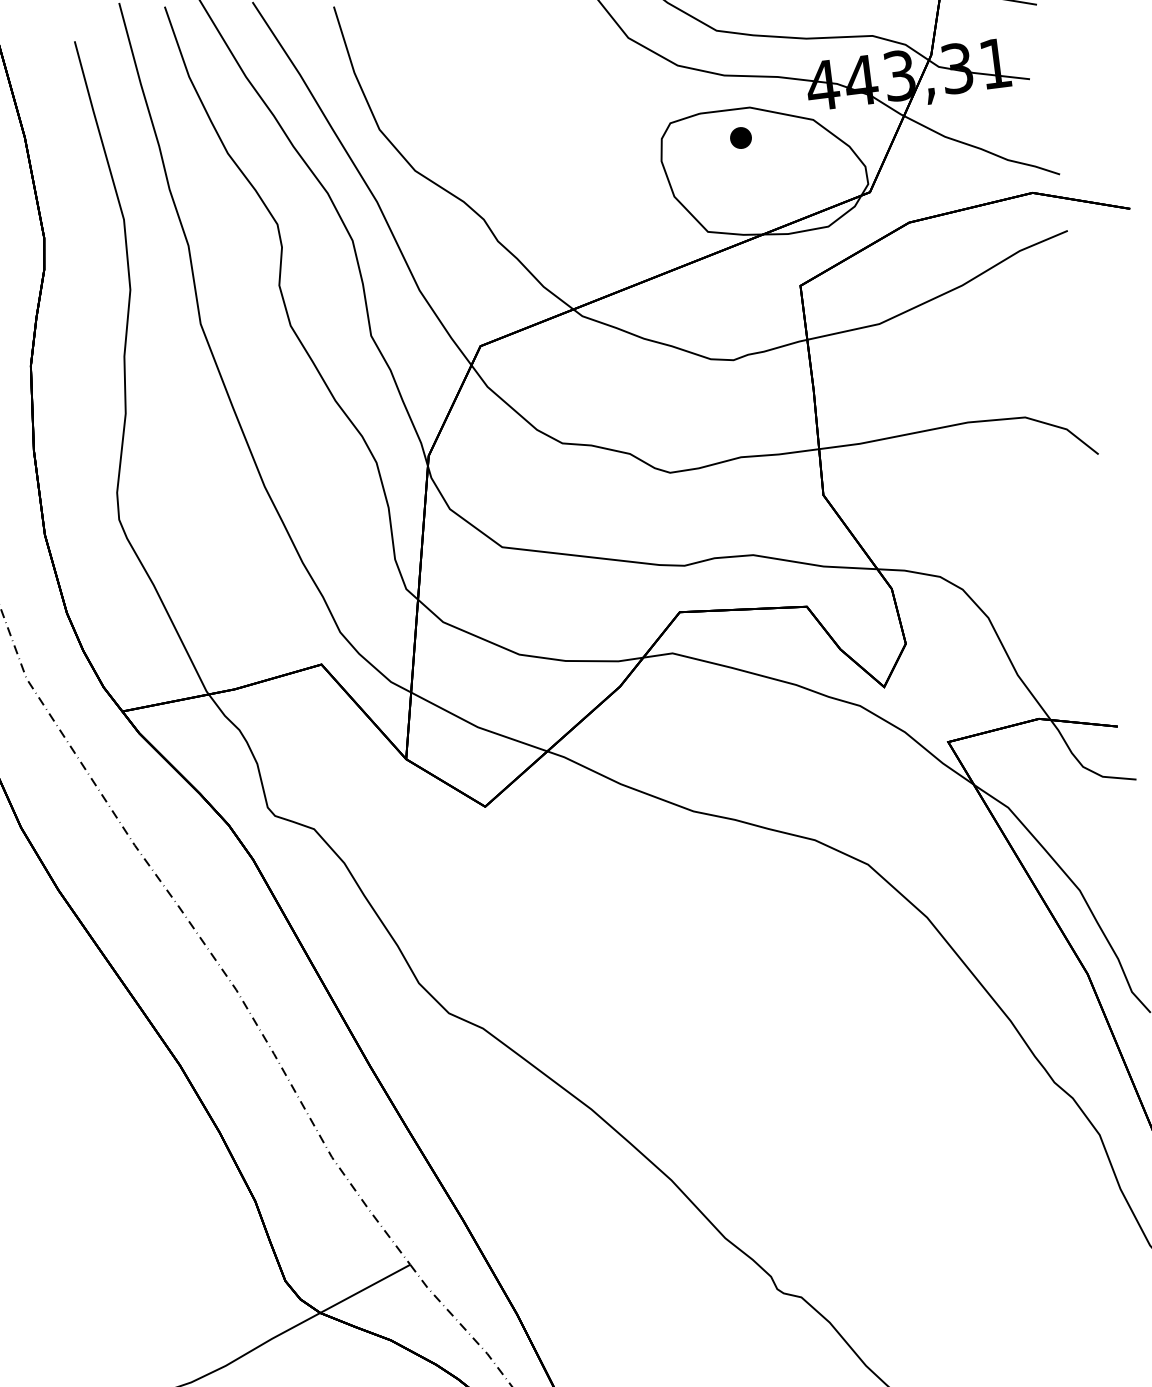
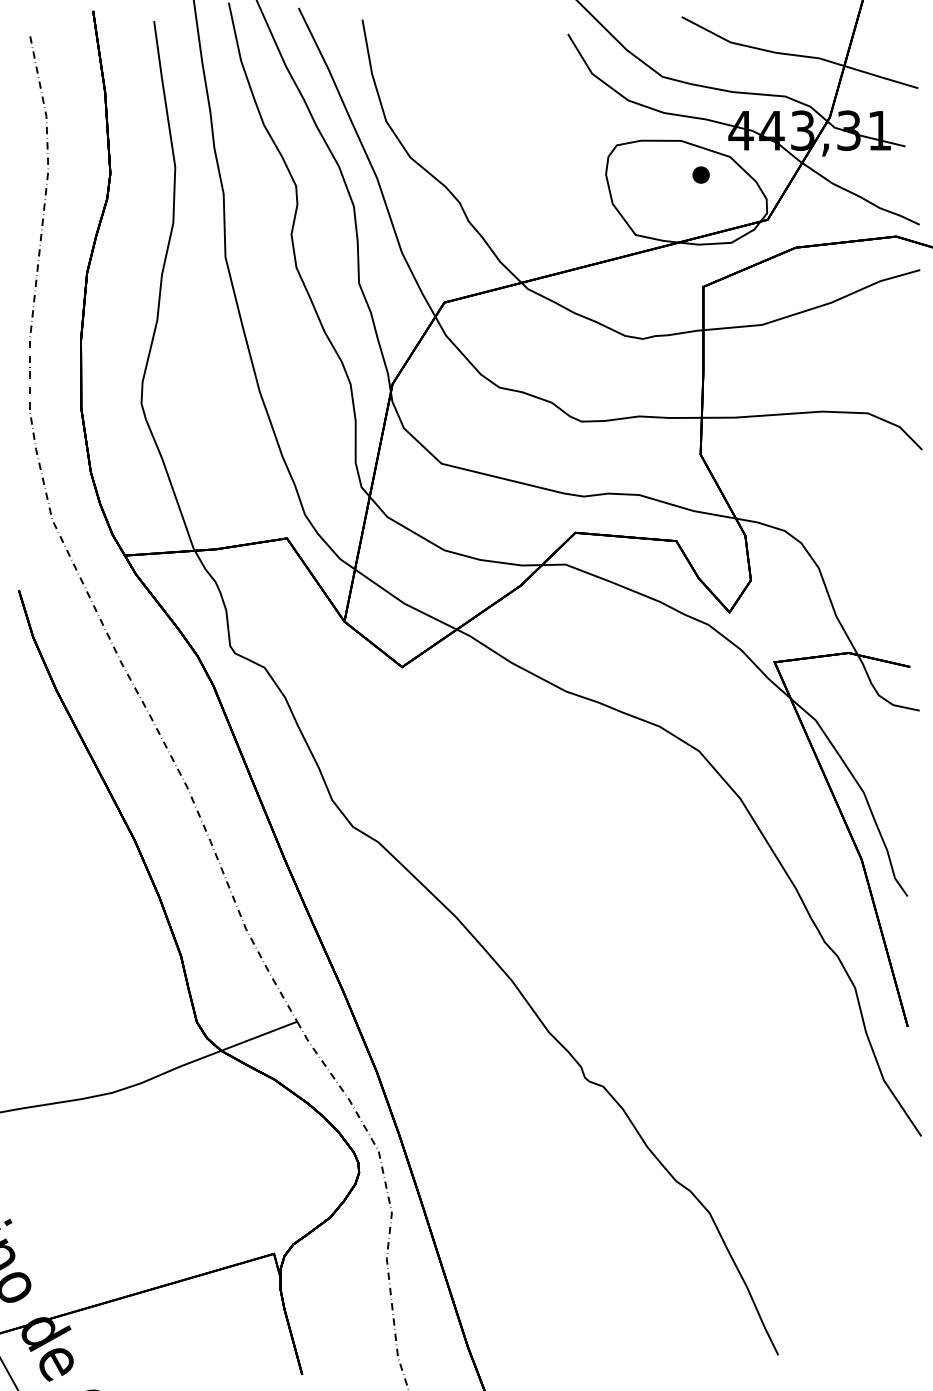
part: (740, 137) -> (700, 174), moved

